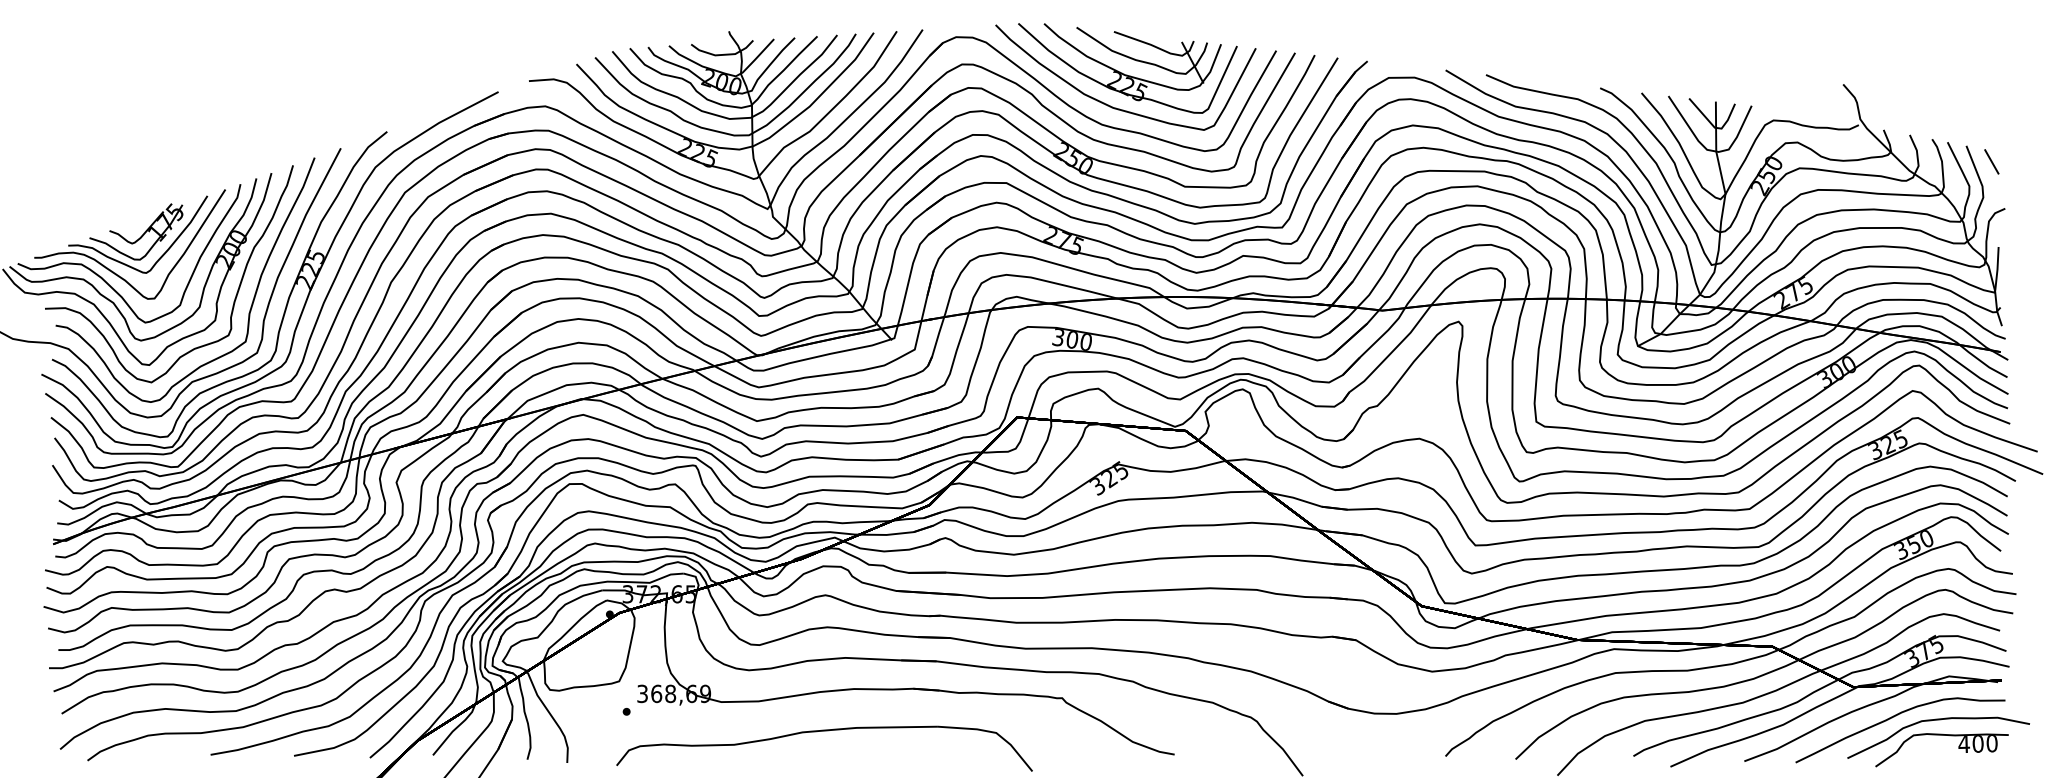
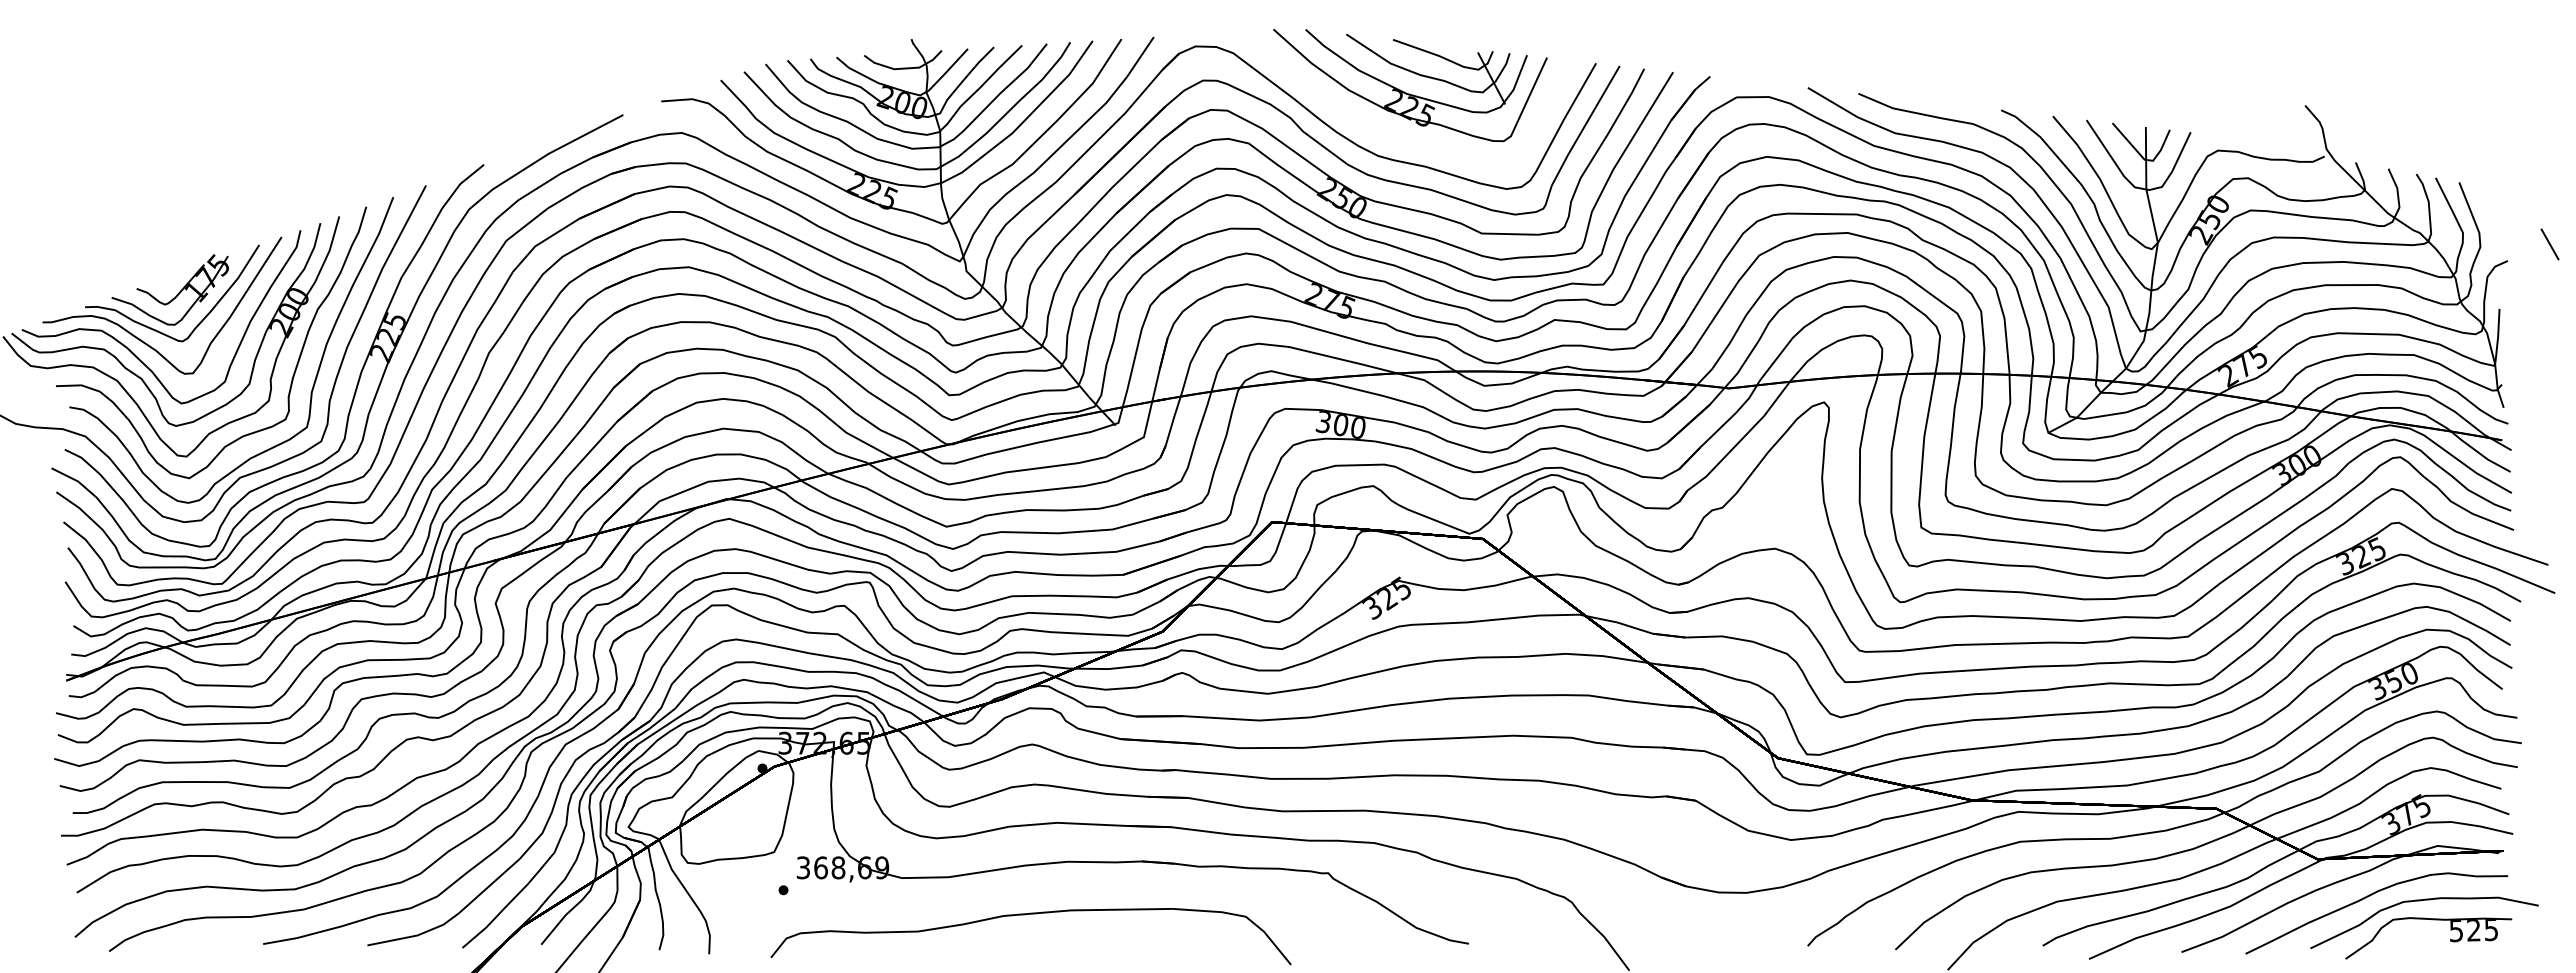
curve: (1115, 107) -> (1395, 134), removed
line: (1991, 161) -> (2549, 244), moved
text: (1977, 743) -> (2473, 930), 400 -> 525

